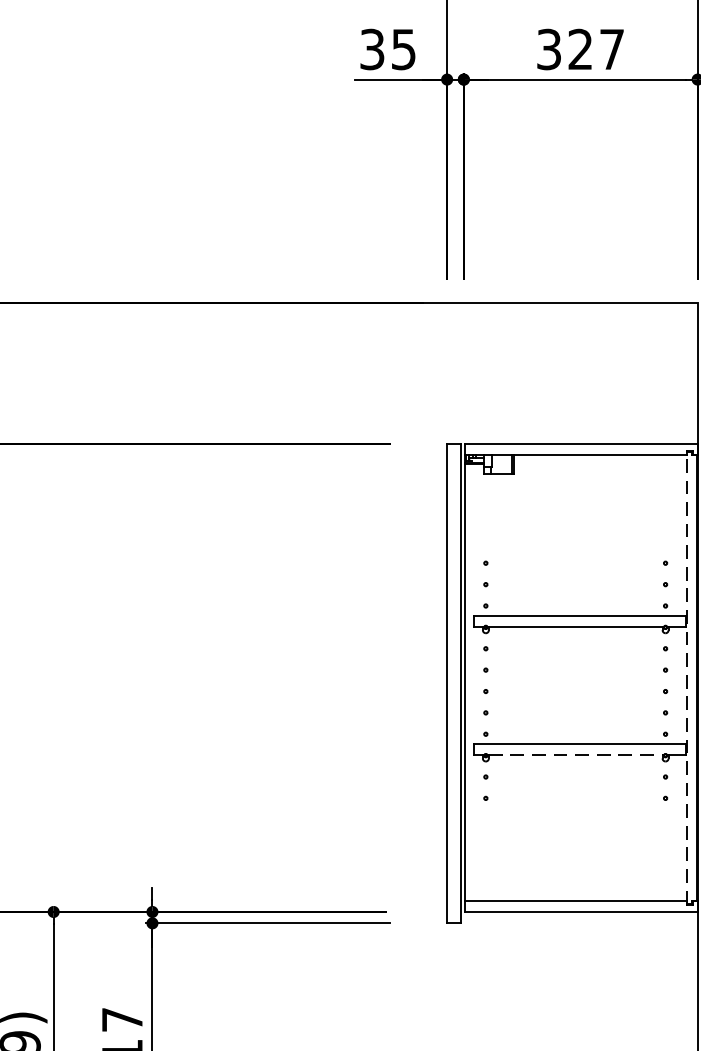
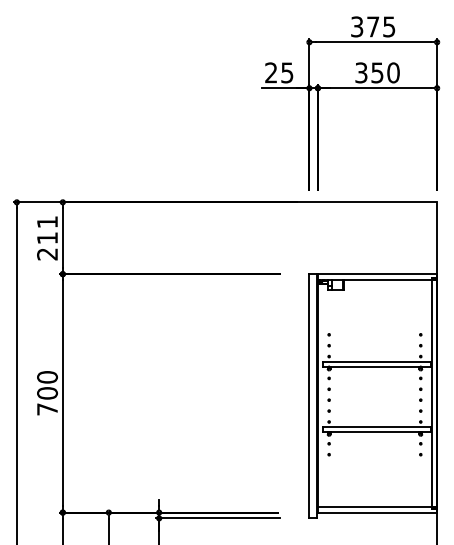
text: (372, 48) -> (271, 72), 35 -> 25
text: (596, 48) -> (385, 72), 327 -> 350
line: (686, 676) -> (431, 392), dashed -> solid
line: (576, 754) -> (375, 432), dashed -> solid

